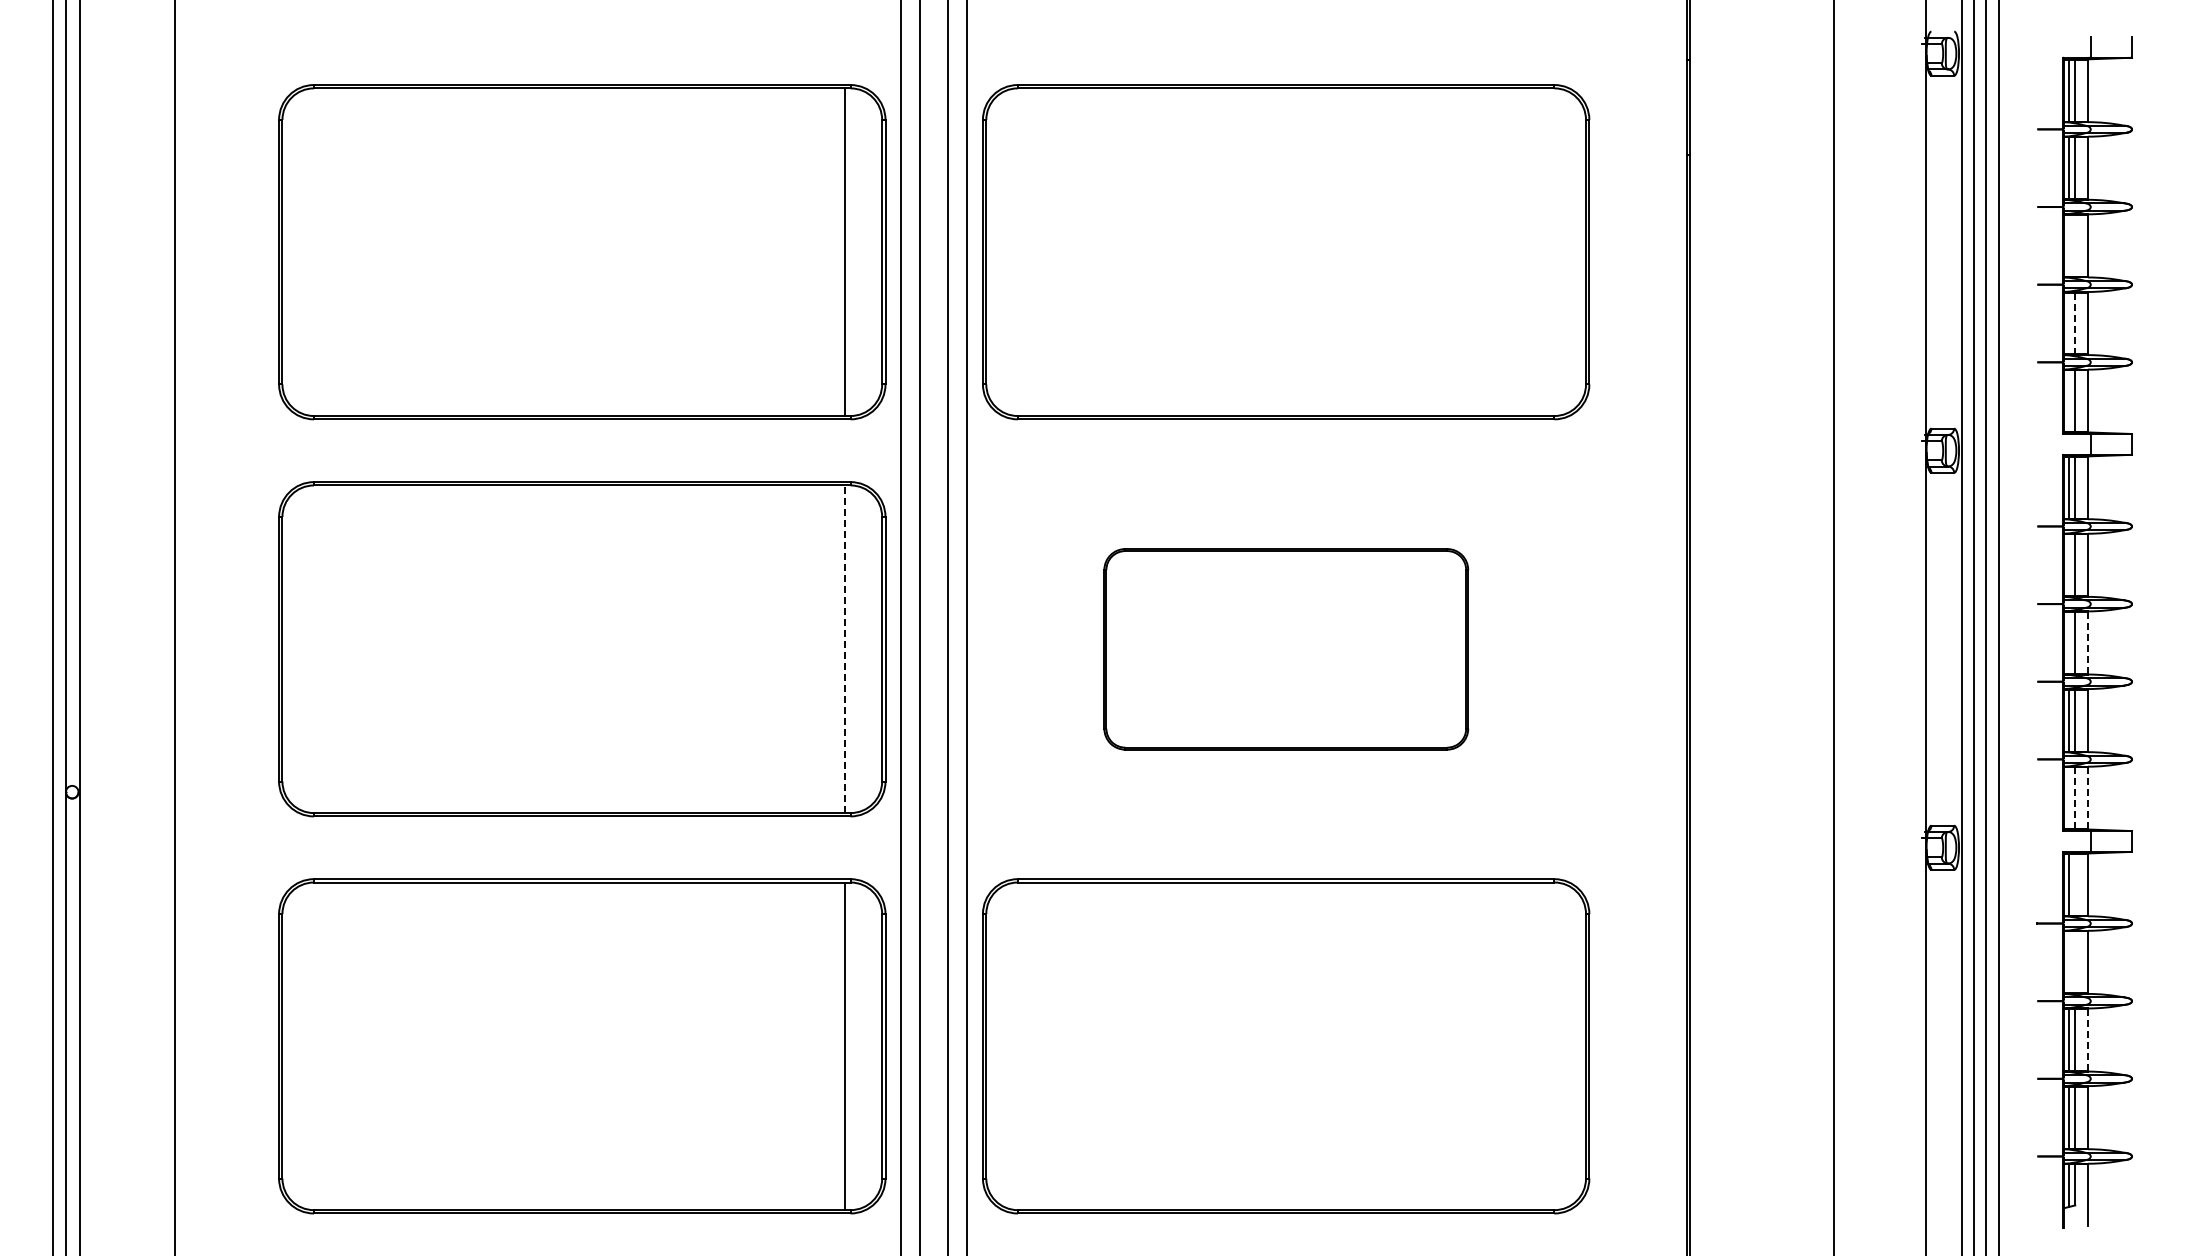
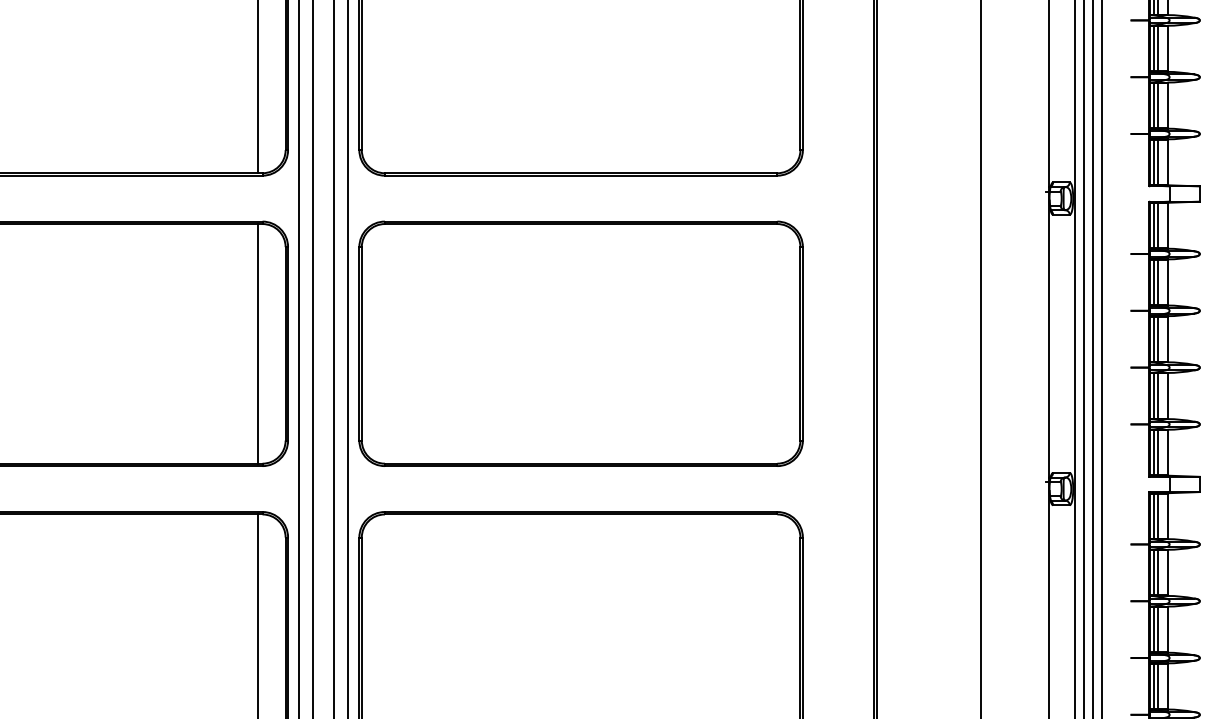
line: (2068, 245) -> (1153, 48), added
line: (2075, 245) -> (1158, 48), added
line: (2068, 323) -> (1153, 105), added
line: (2075, 323) -> (1158, 105), dashed -> solid
line: (2068, 400) -> (1153, 161), added
line: (2068, 565) -> (1153, 282), added
line: (2068, 642) -> (1153, 338), added
line: (2087, 642) -> (1167, 338), dashed -> solid
line: (844, 649) -> (258, 344), dashed -> solid
part: (1286, 649) -> (581, 344), size x1.67
line: (2068, 797) -> (1153, 452), added
line: (2075, 798) -> (1158, 453), dashed -> solid
line: (2087, 798) -> (1167, 453), dashed -> solid
line: (2075, 884) -> (1158, 515), added
line: (2068, 962) -> (1153, 572), added
line: (2075, 962) -> (1158, 572), added
line: (2087, 1040) -> (1167, 630), dashed -> solid

